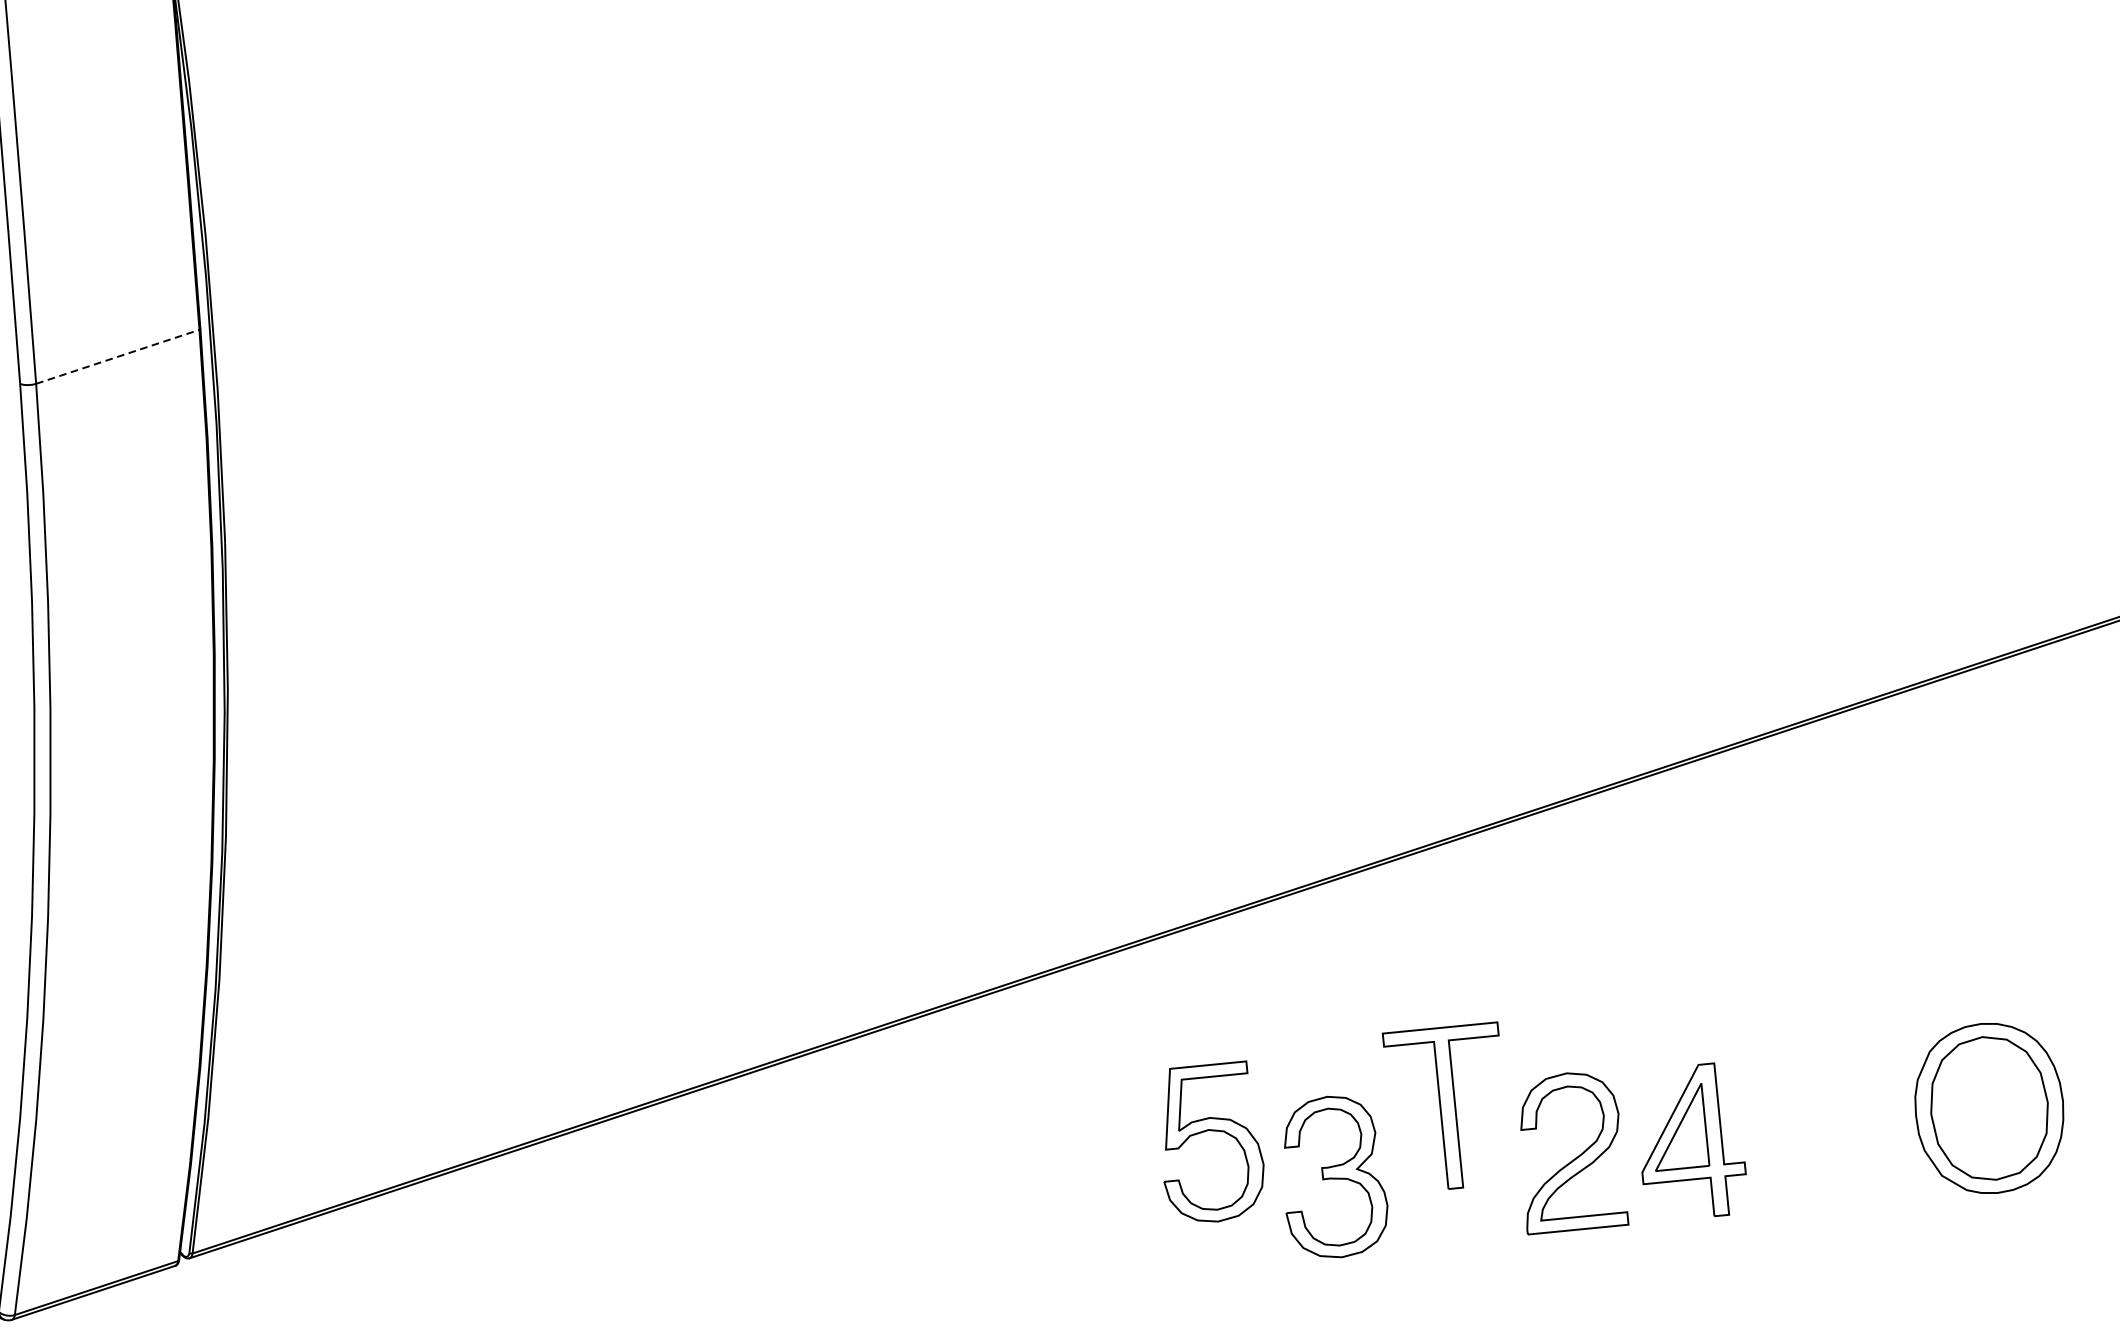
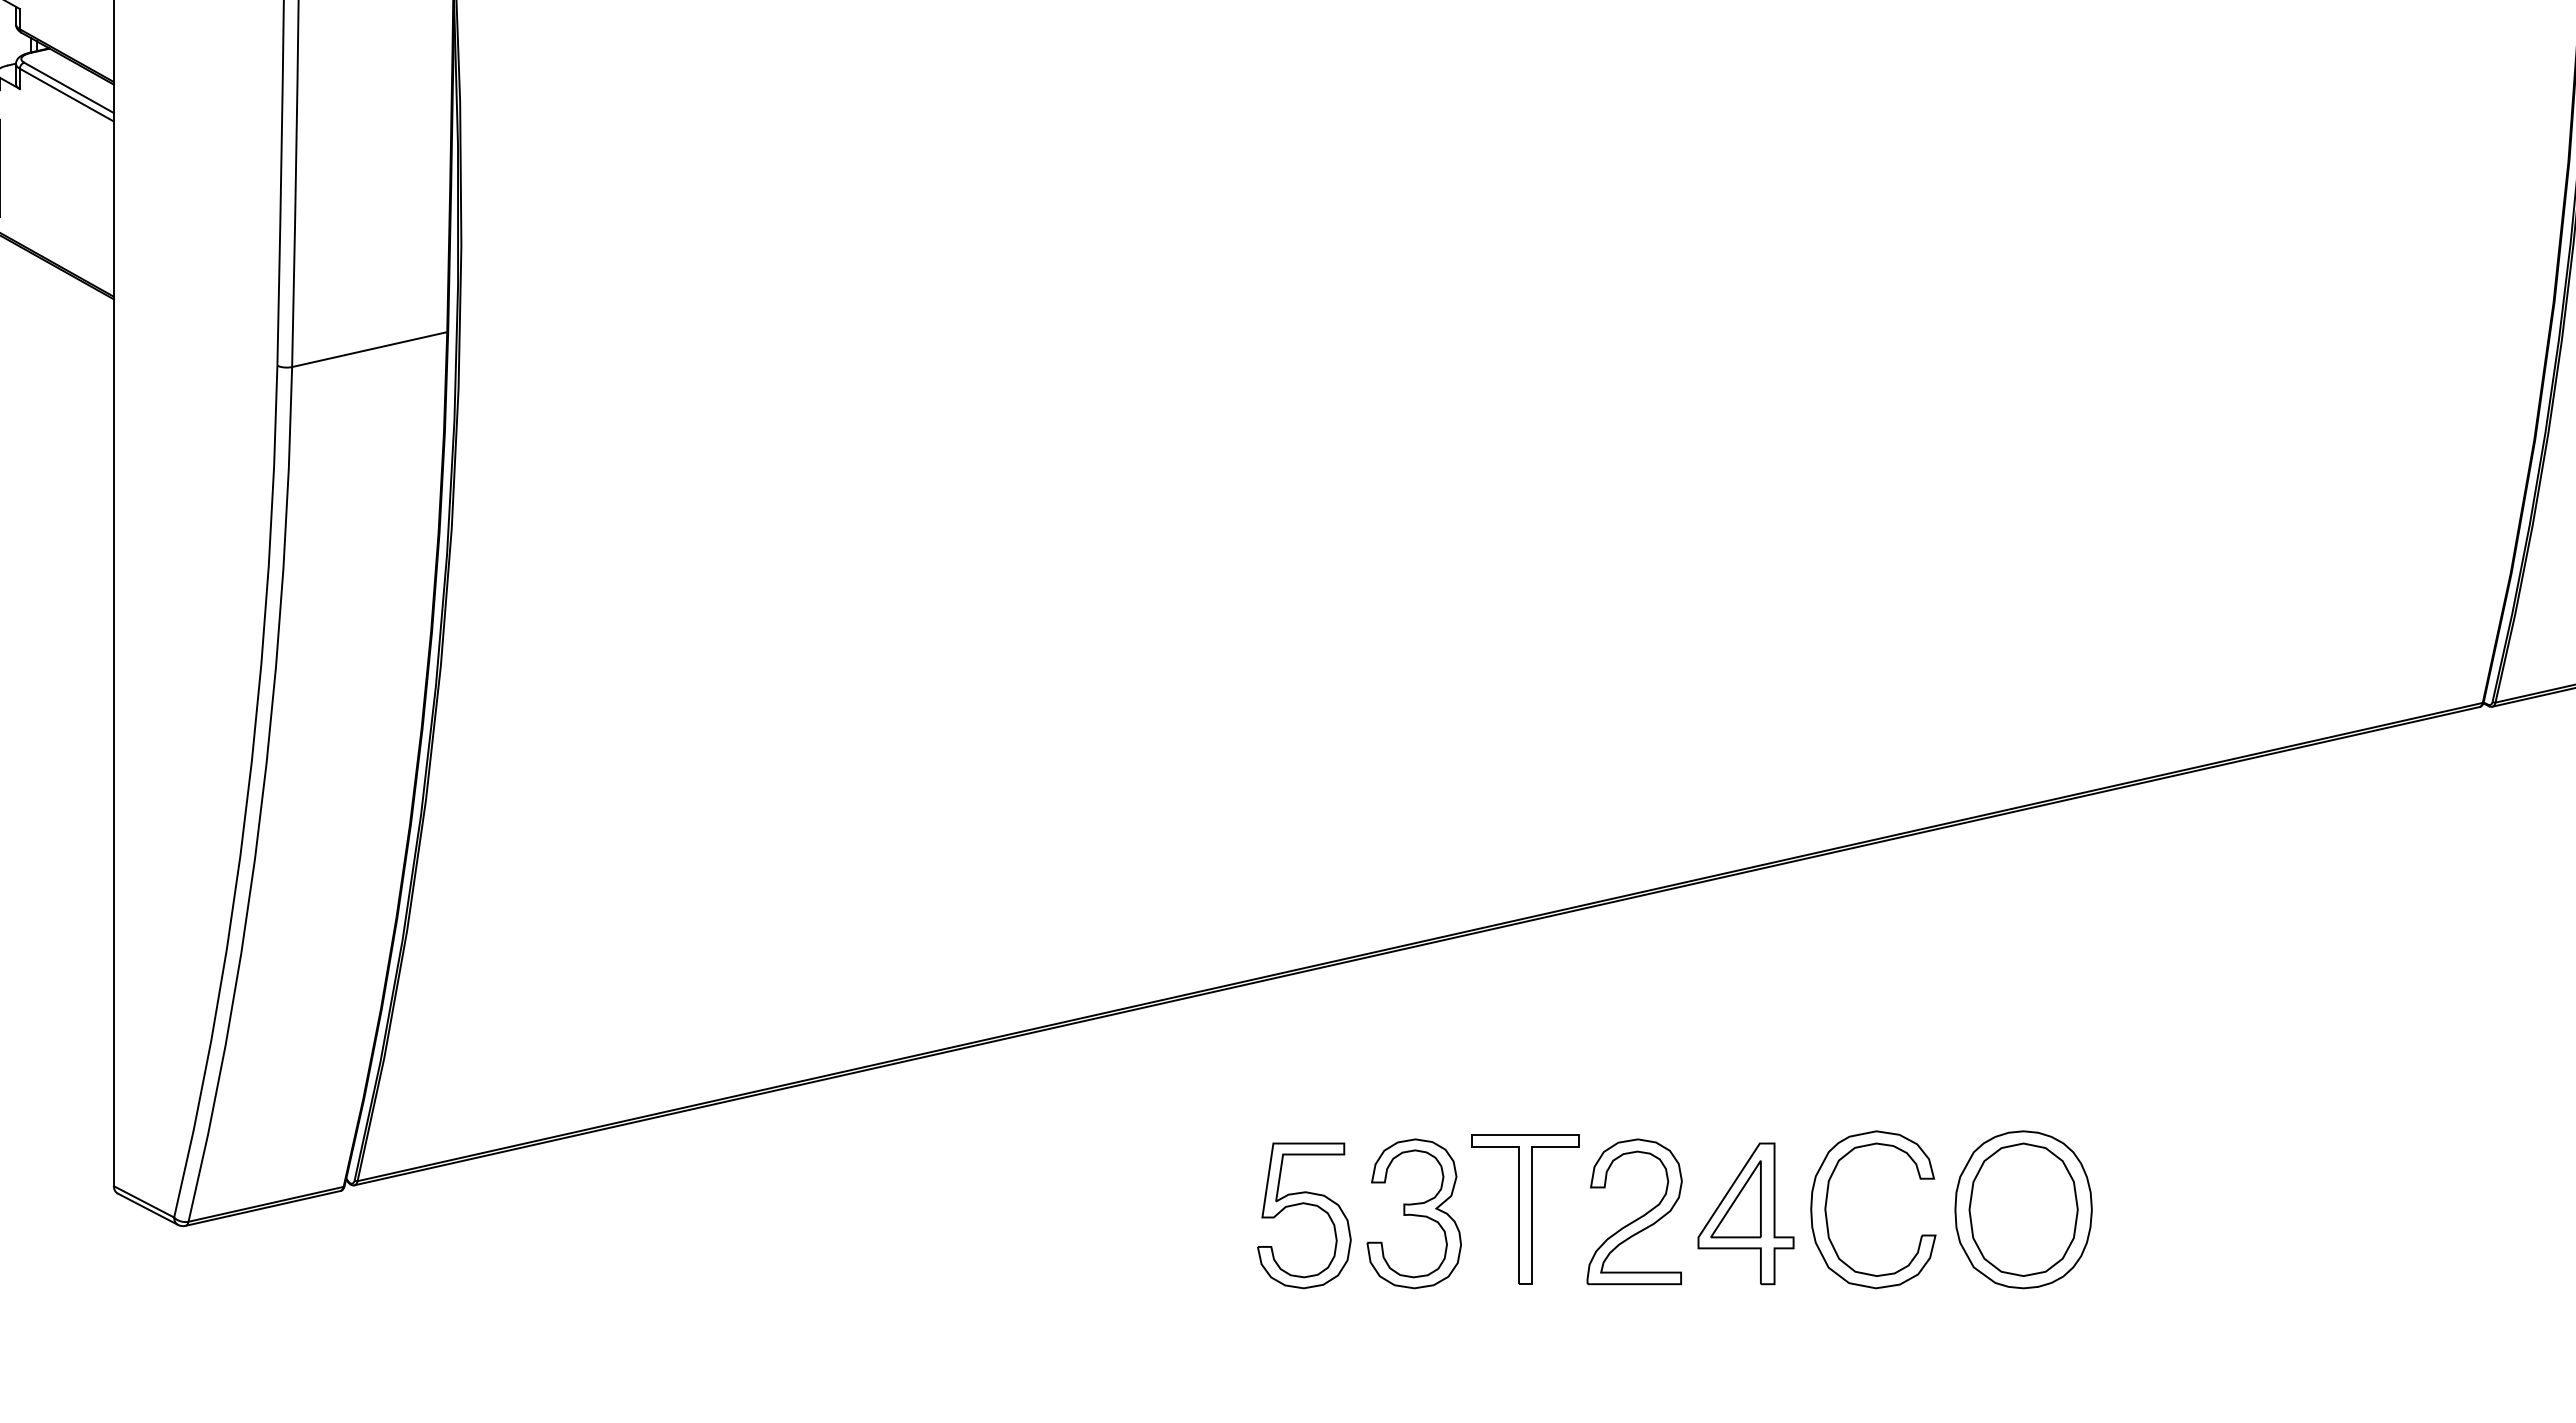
line: (118, 356) -> (370, 349), dashed -> solid
part: (1447, 1107) -> (1525, 1209), moved
part: (1214, 1131) -> (1308, 1205), moved
part: (1779, 1136) -> (1827, 1216), added

